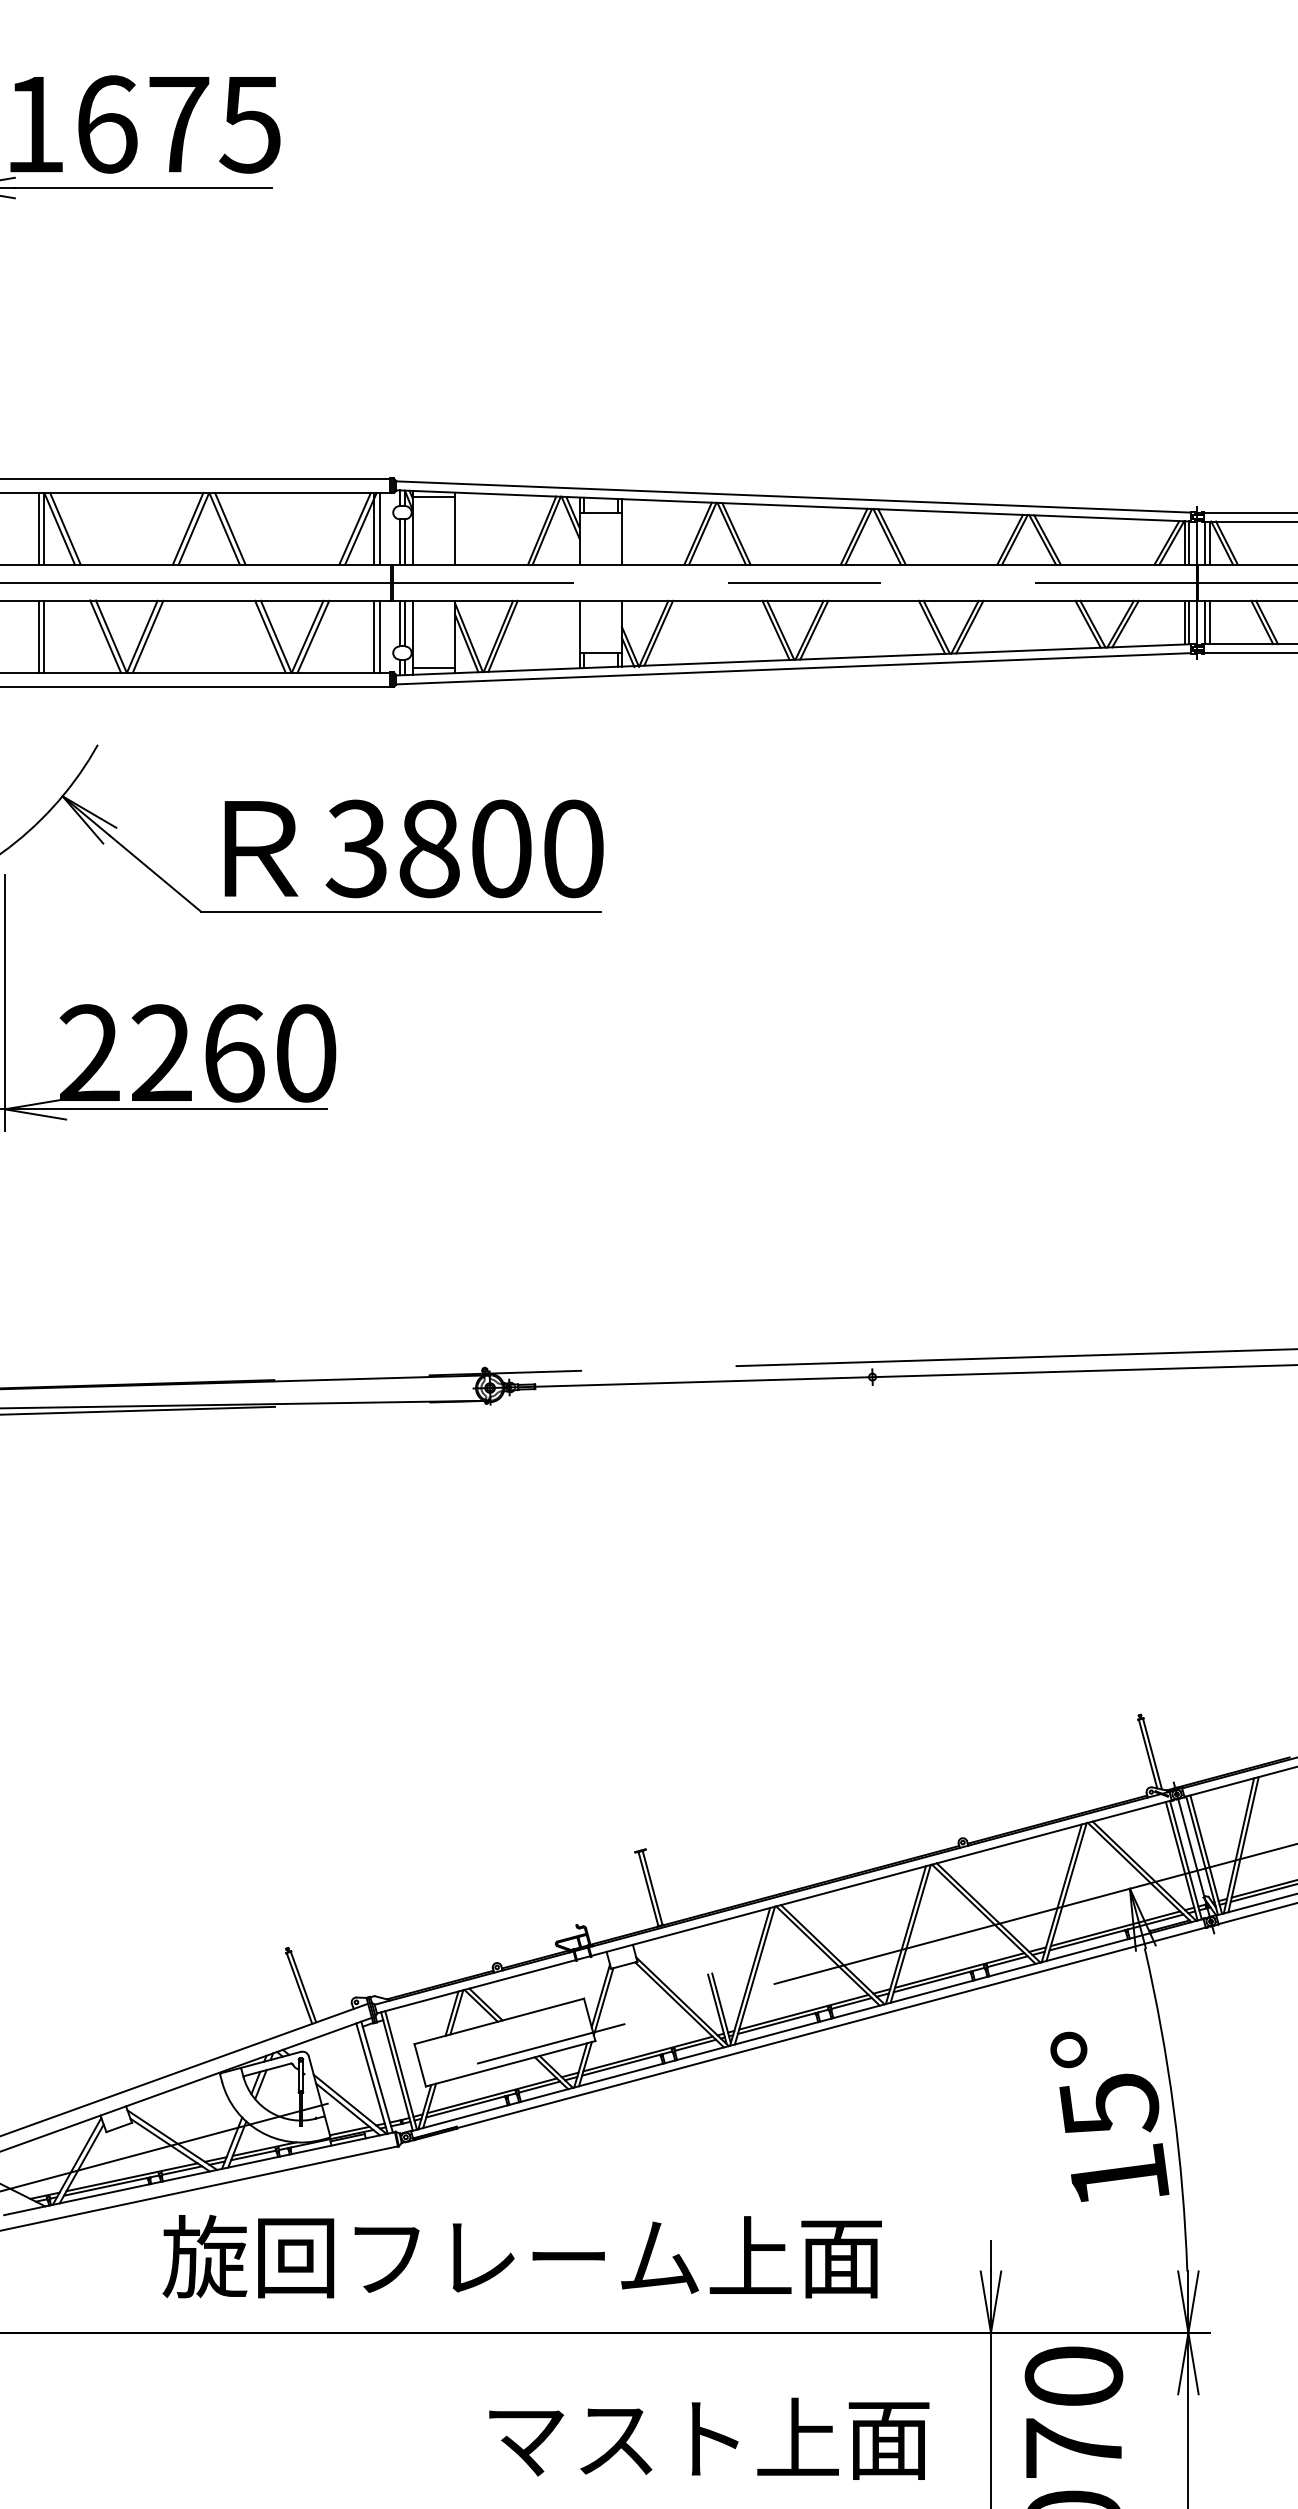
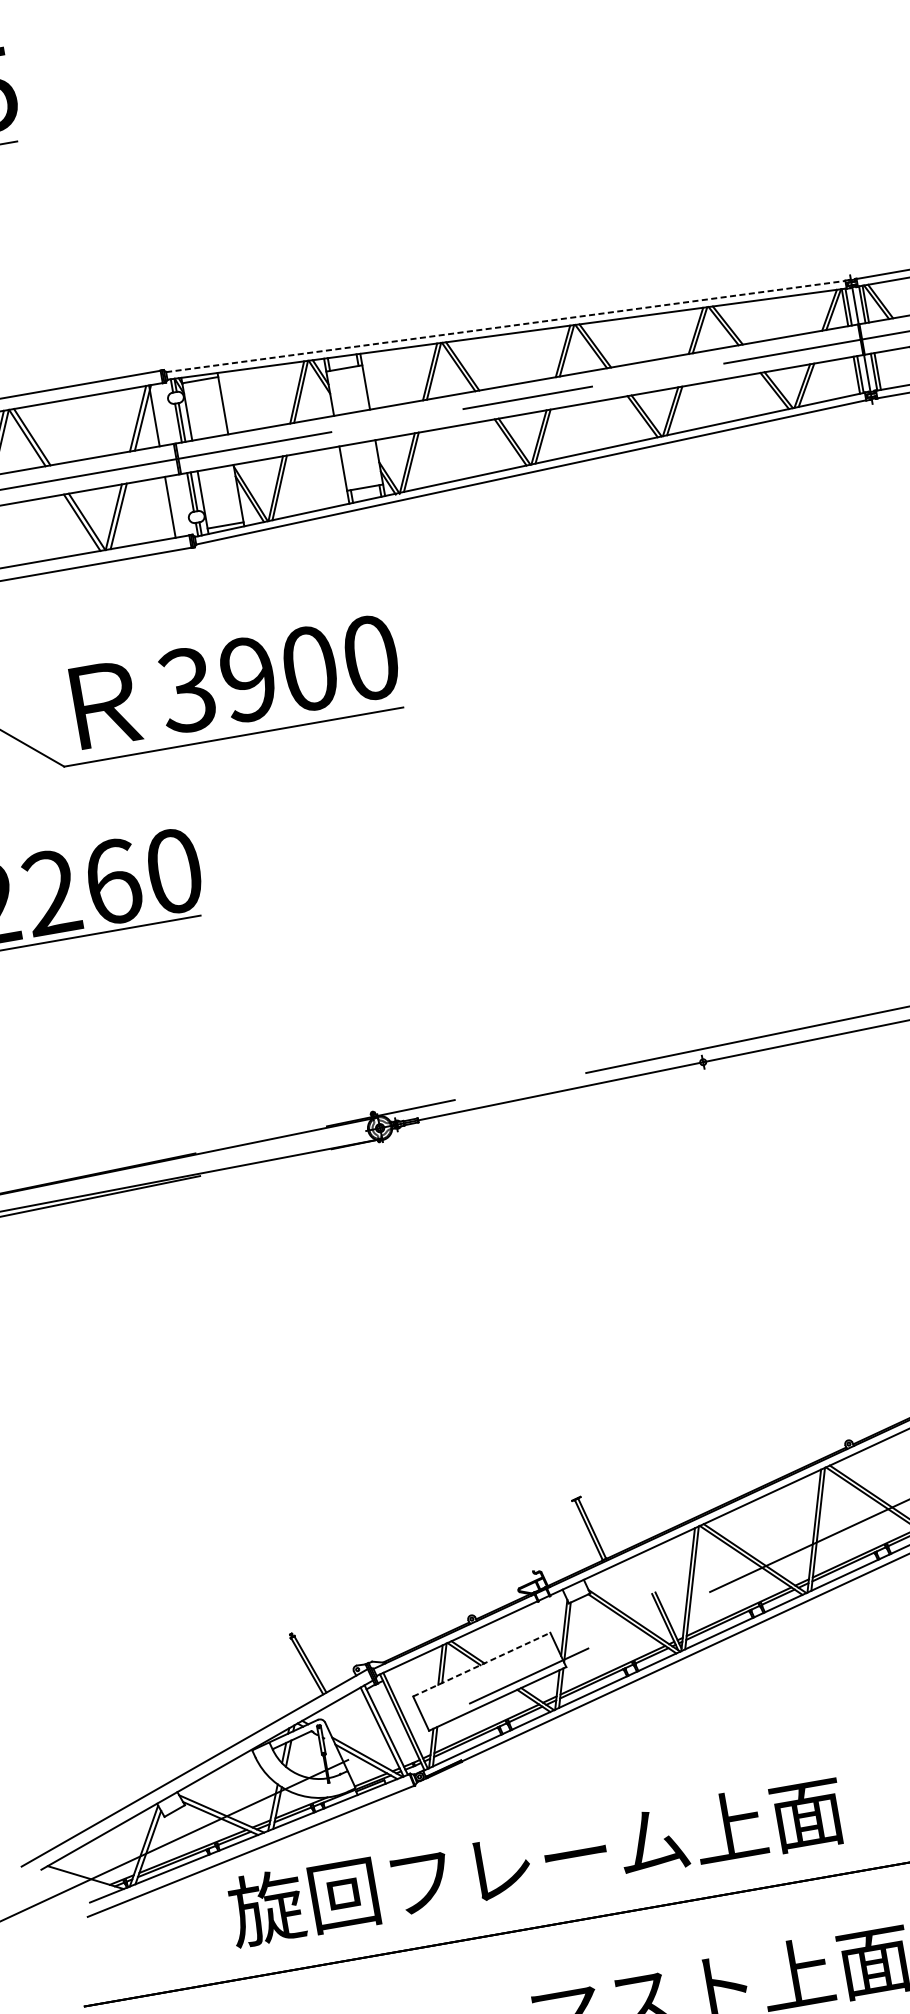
line: (793, 497) -> (505, 326), solid -> dashed
line: (379, 528) -> (158, 414), removed
line: (379, 636) -> (174, 506), removed
text: (429, 848) -> (248, 678), 3800 -> 3900
line: (499, 2021) -> (481, 1664), solid -> dashed

